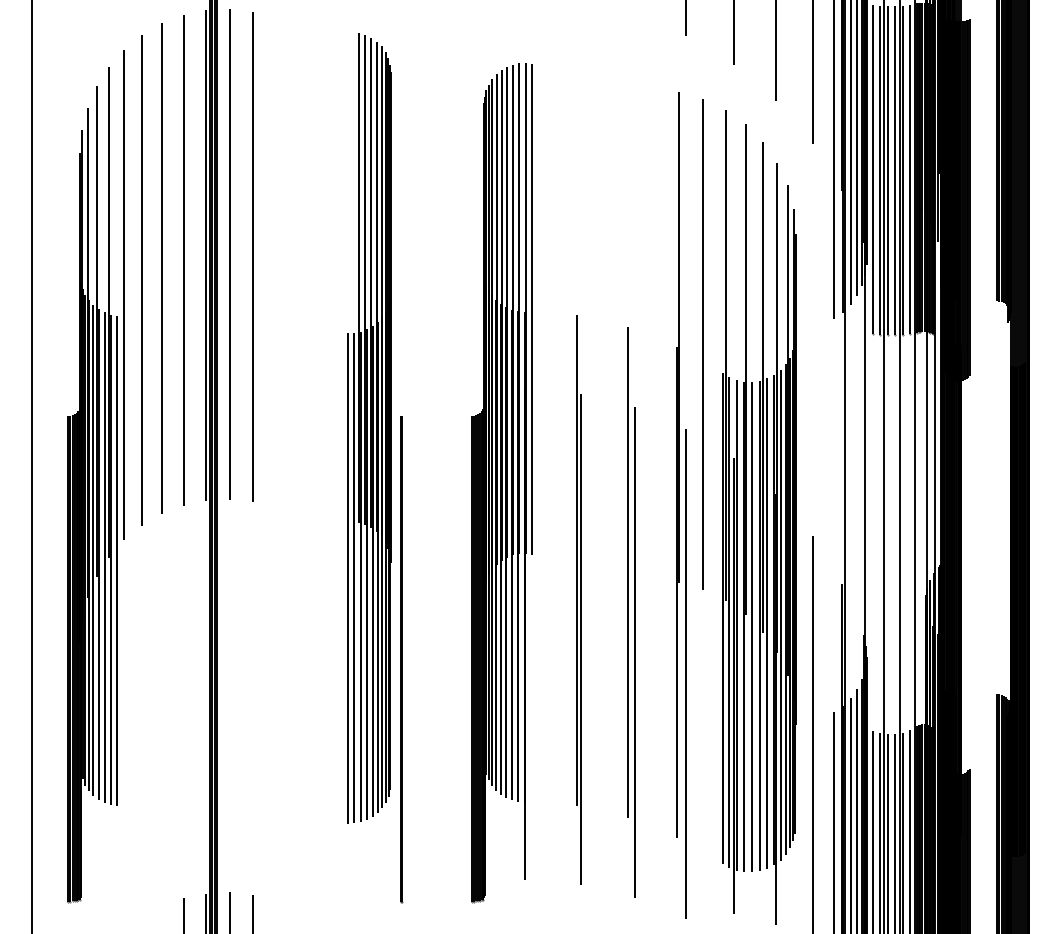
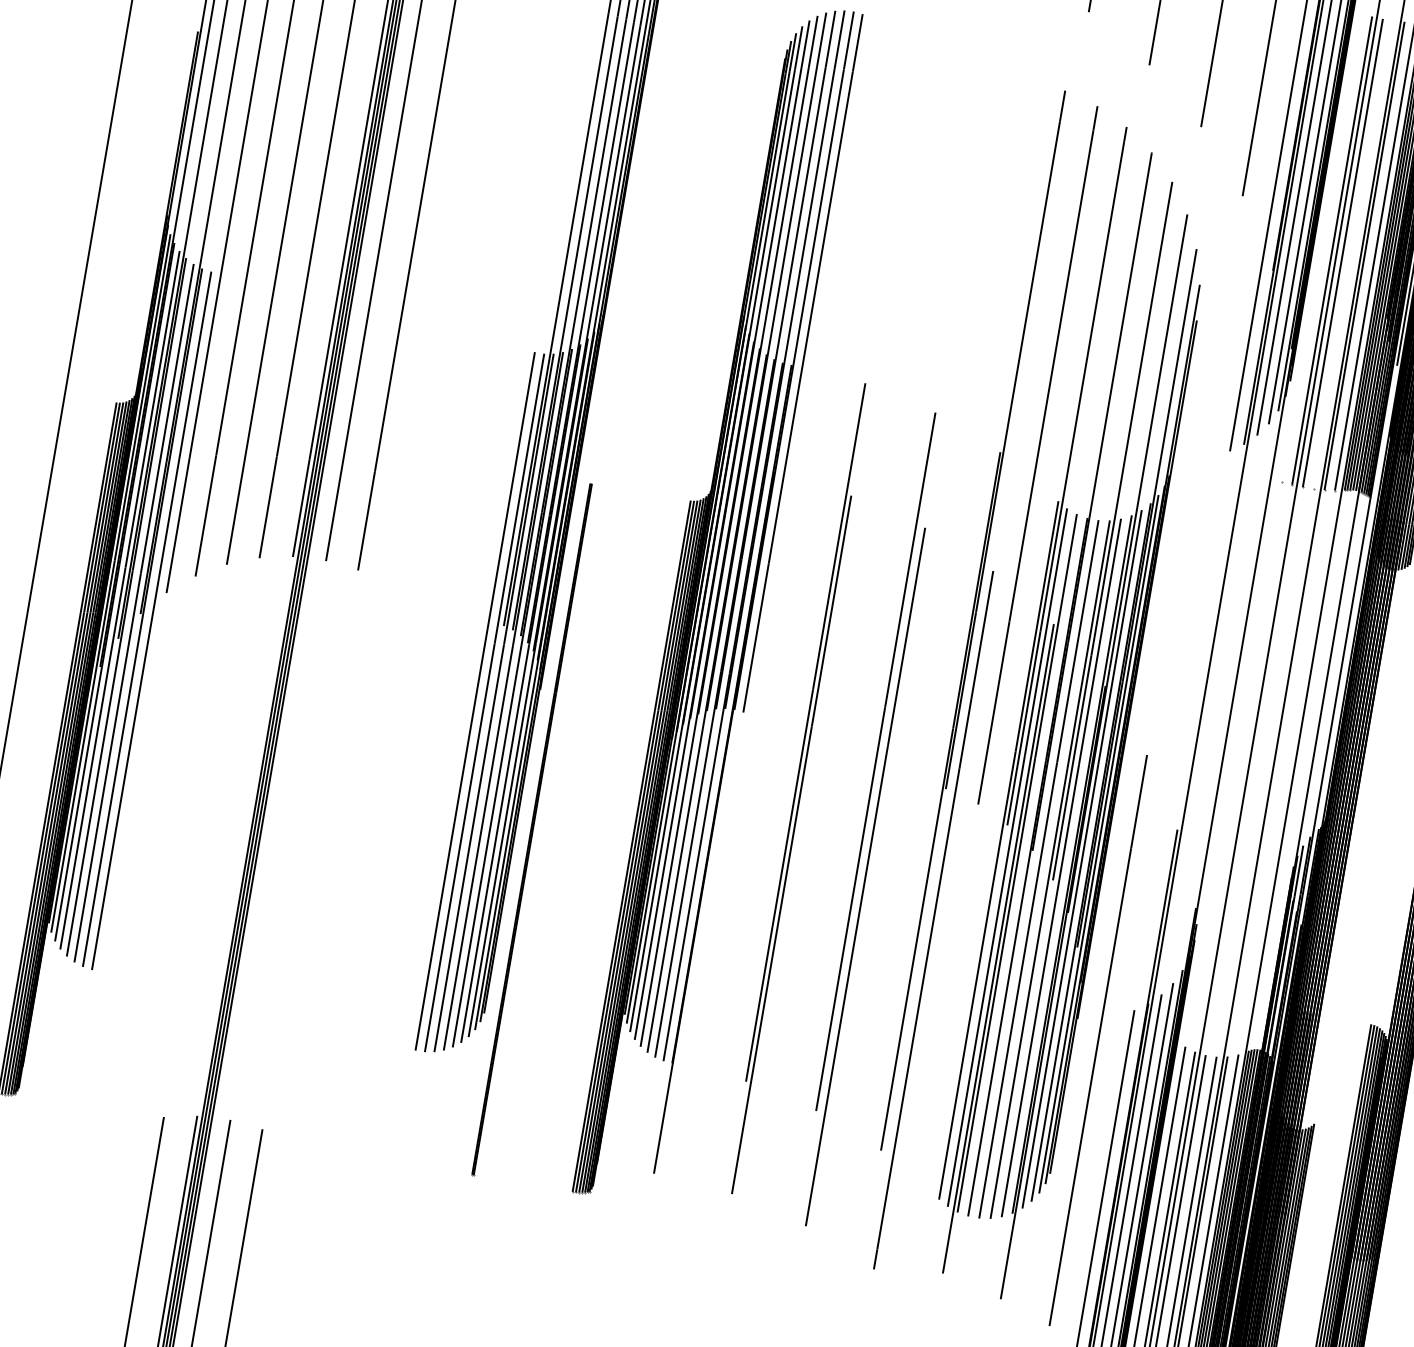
line: (872, 169) -> (1321, 247), removed
line: (895, 170) -> (1353, 254), removed

